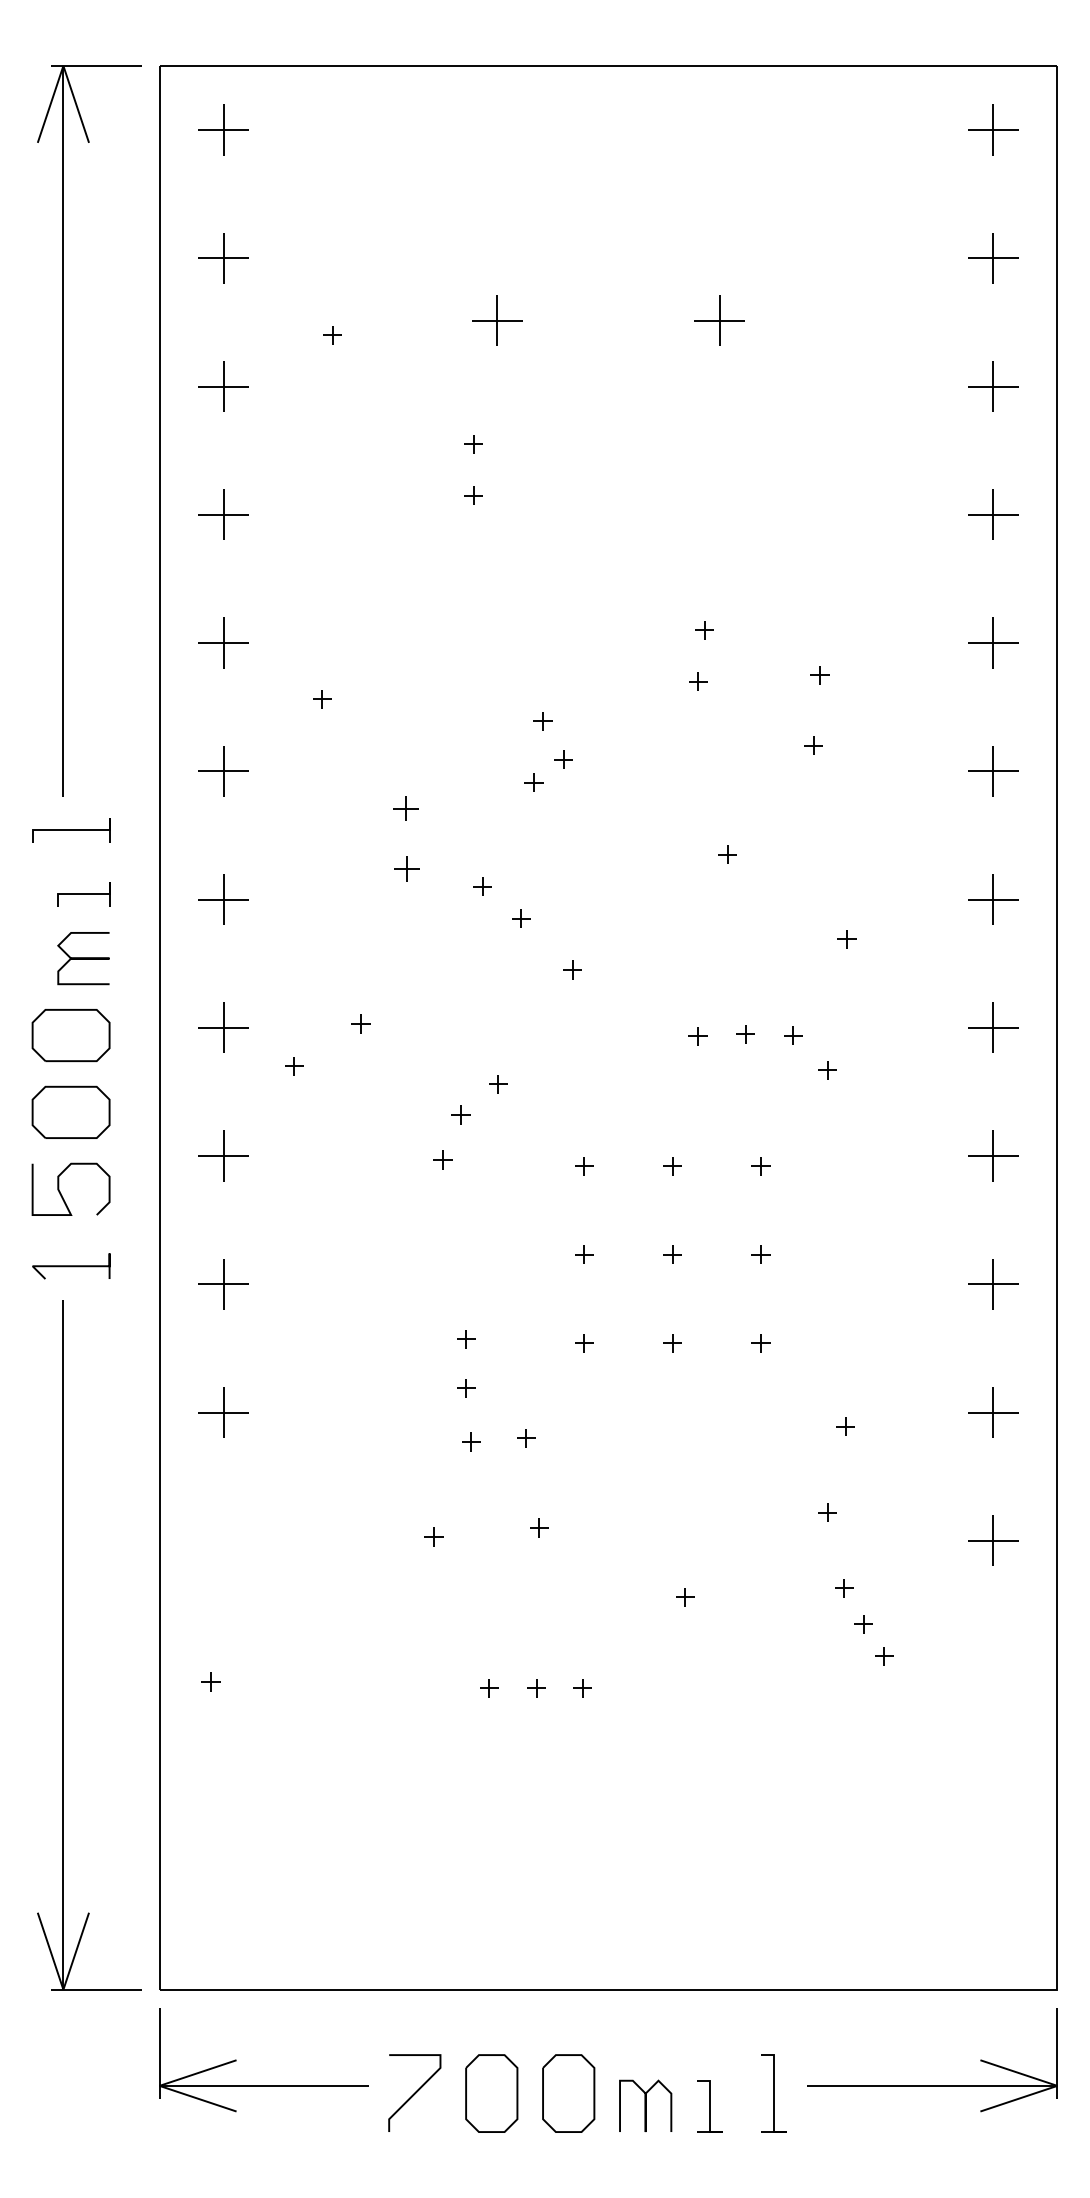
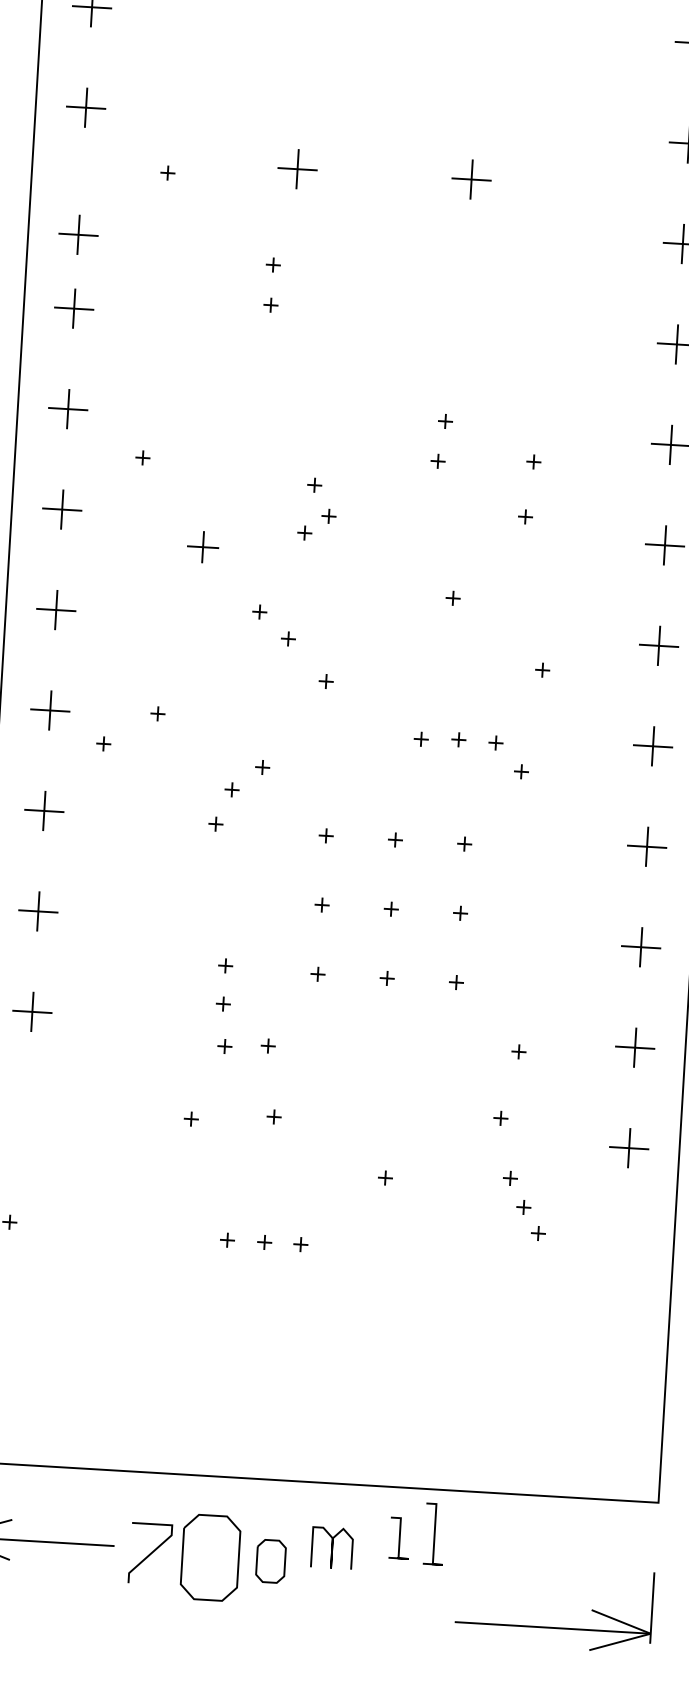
part: (223, 386) -> (78, 234), moved
part: (405, 808) -> (202, 547), size x1.6
part: (406, 868) -> (200, 594), removed
part: (932, 2085) -> (552, 1627), moved
part: (491, 2093) -> (210, 1557), size x1.4
part: (568, 2093) -> (270, 1561), size x0.7
line: (773, 2093) -> (434, 1534), moved
curve: (645, 2105) -> (332, 1547), moved
line: (709, 2106) -> (399, 1538), moved

